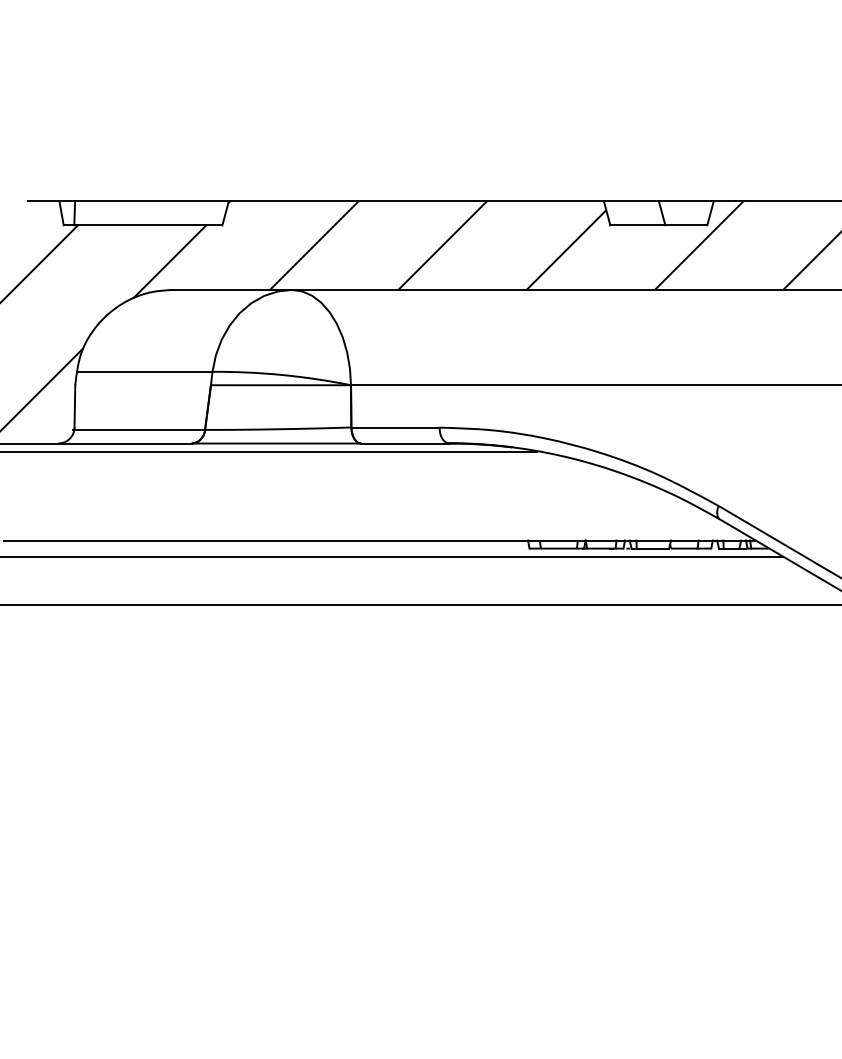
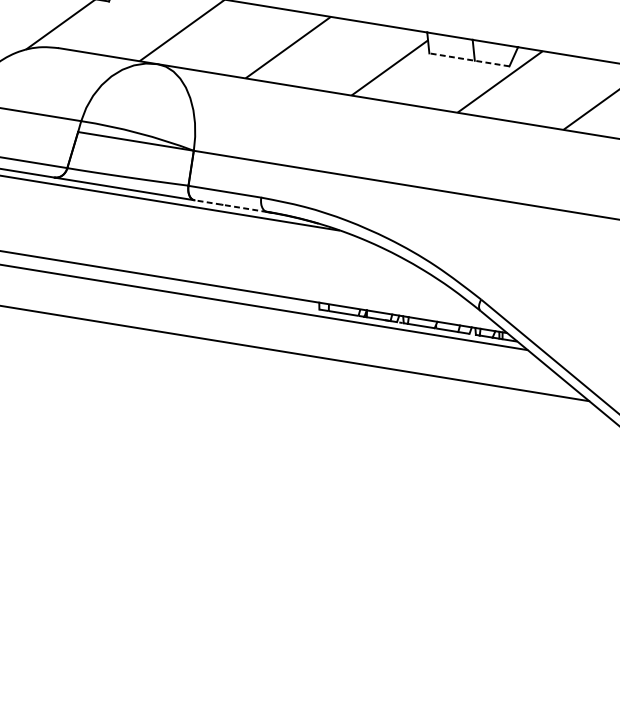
line: (658, 225) -> (469, 59), solid -> dashed
line: (404, 443) -> (230, 206), solid -> dashed

